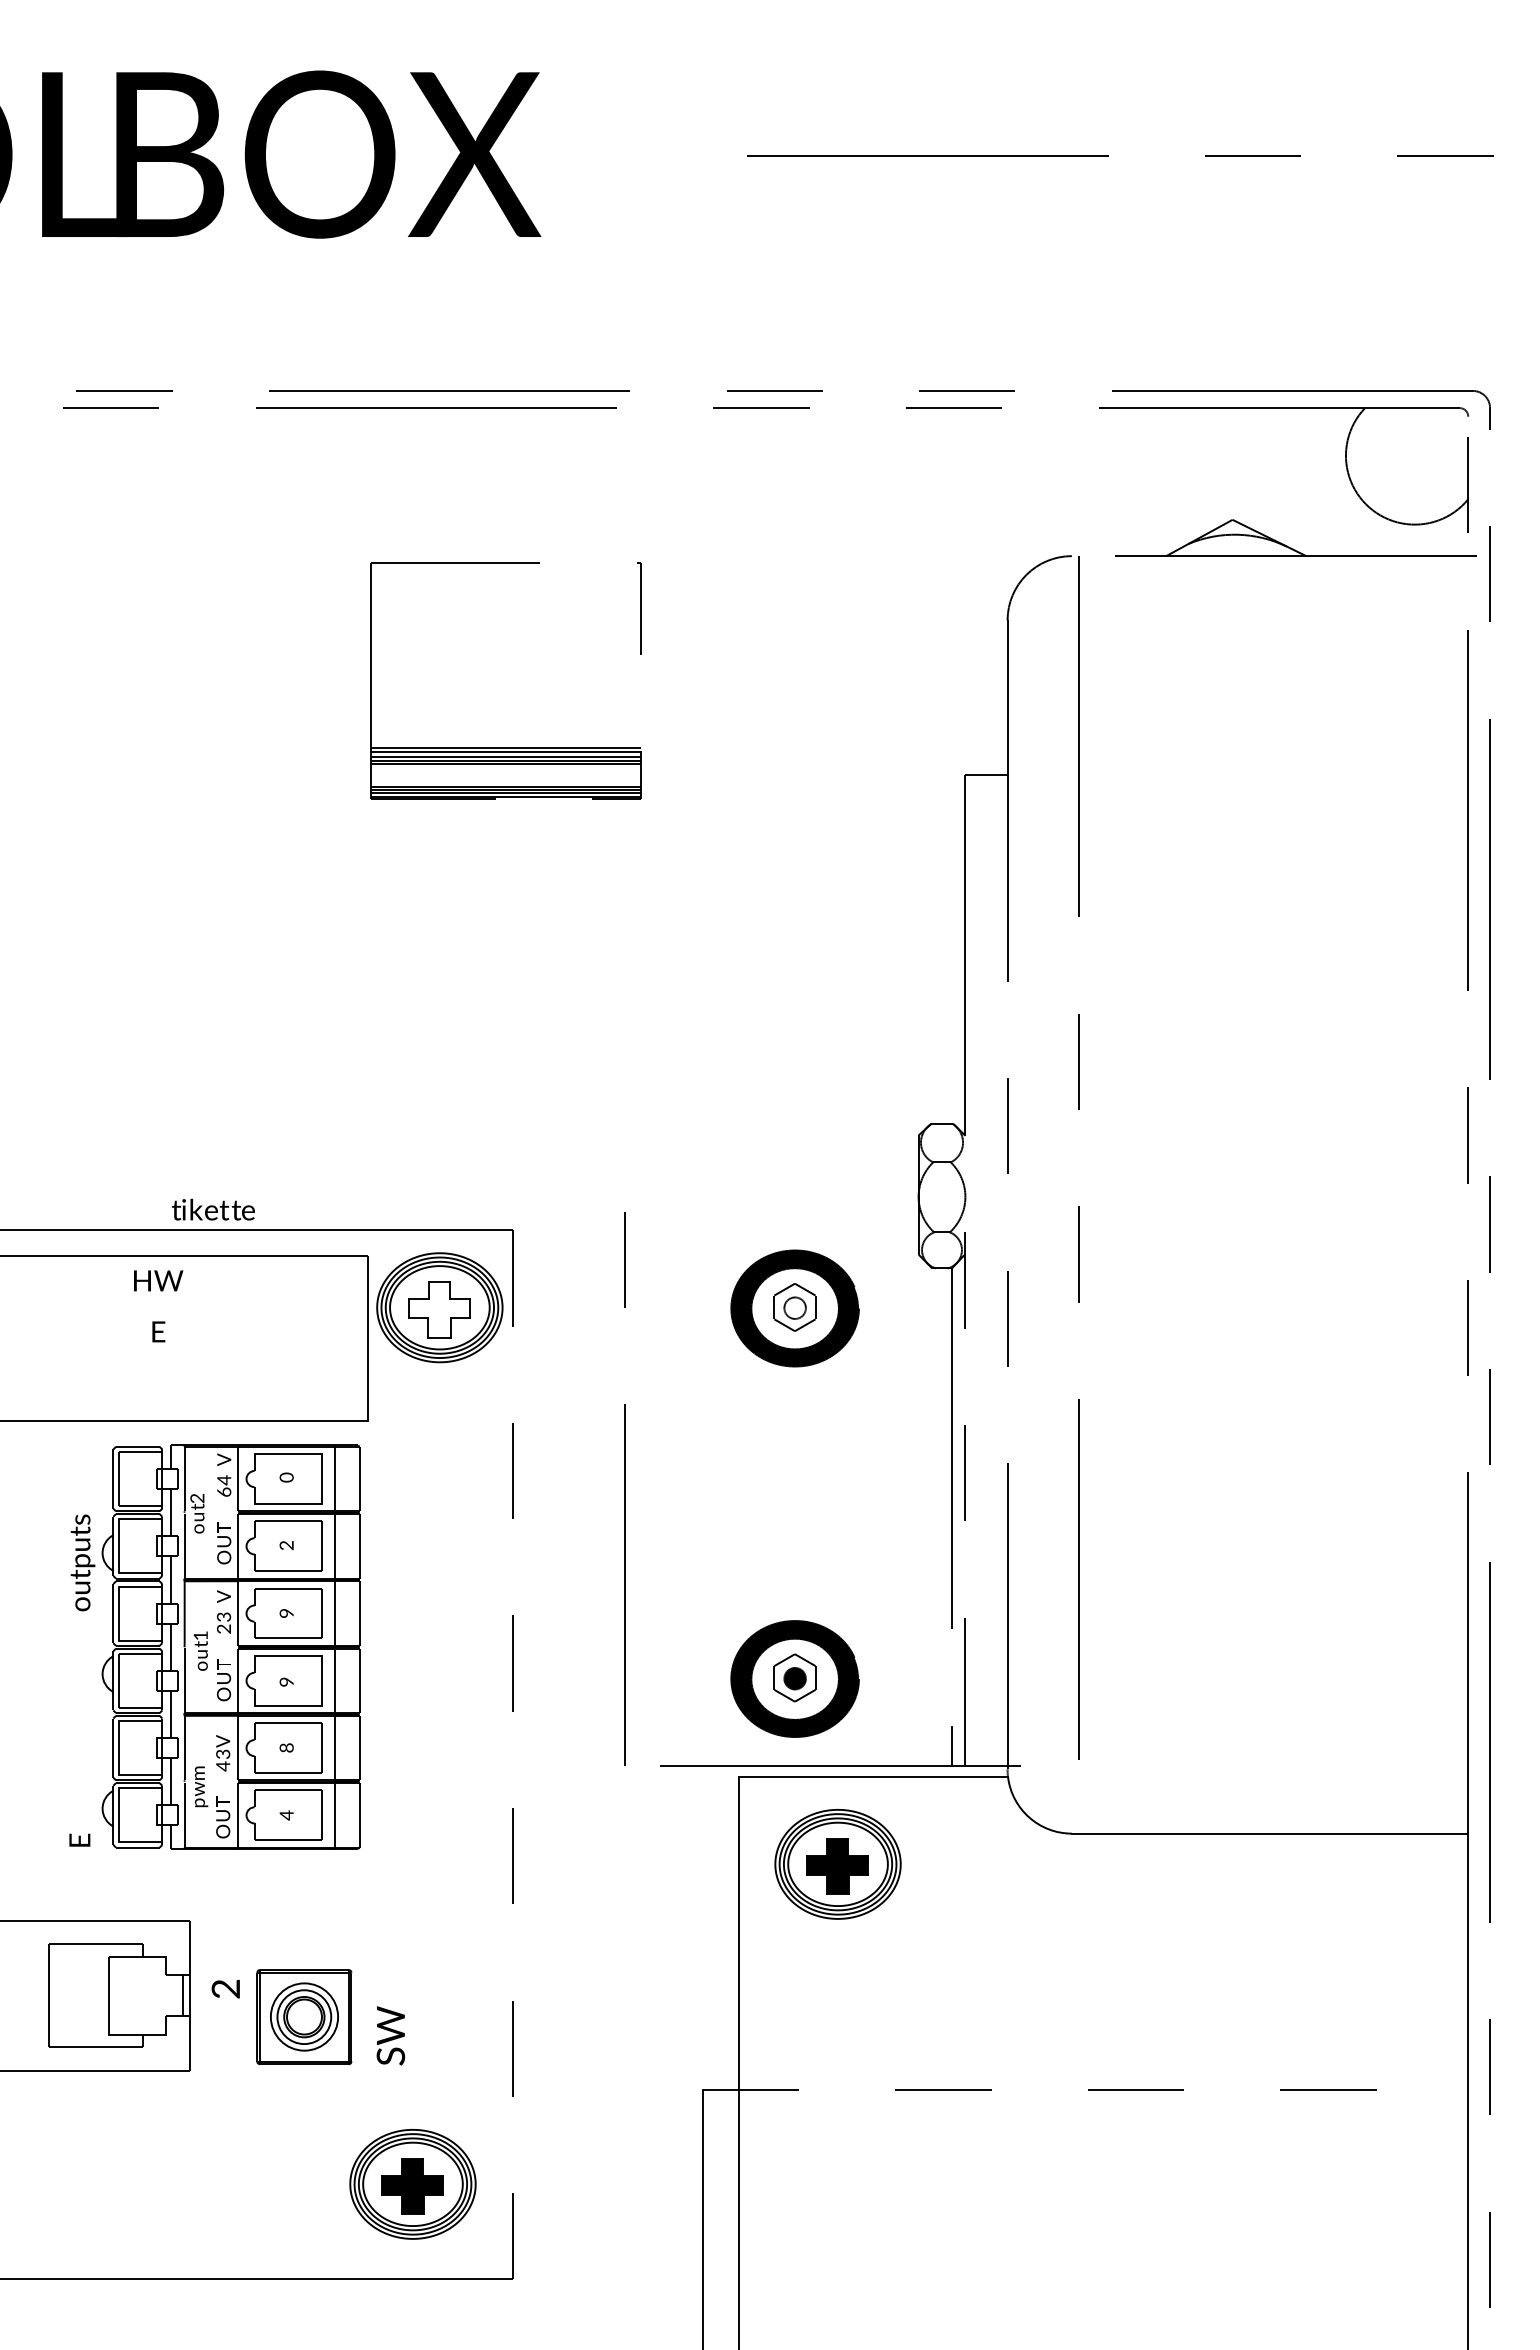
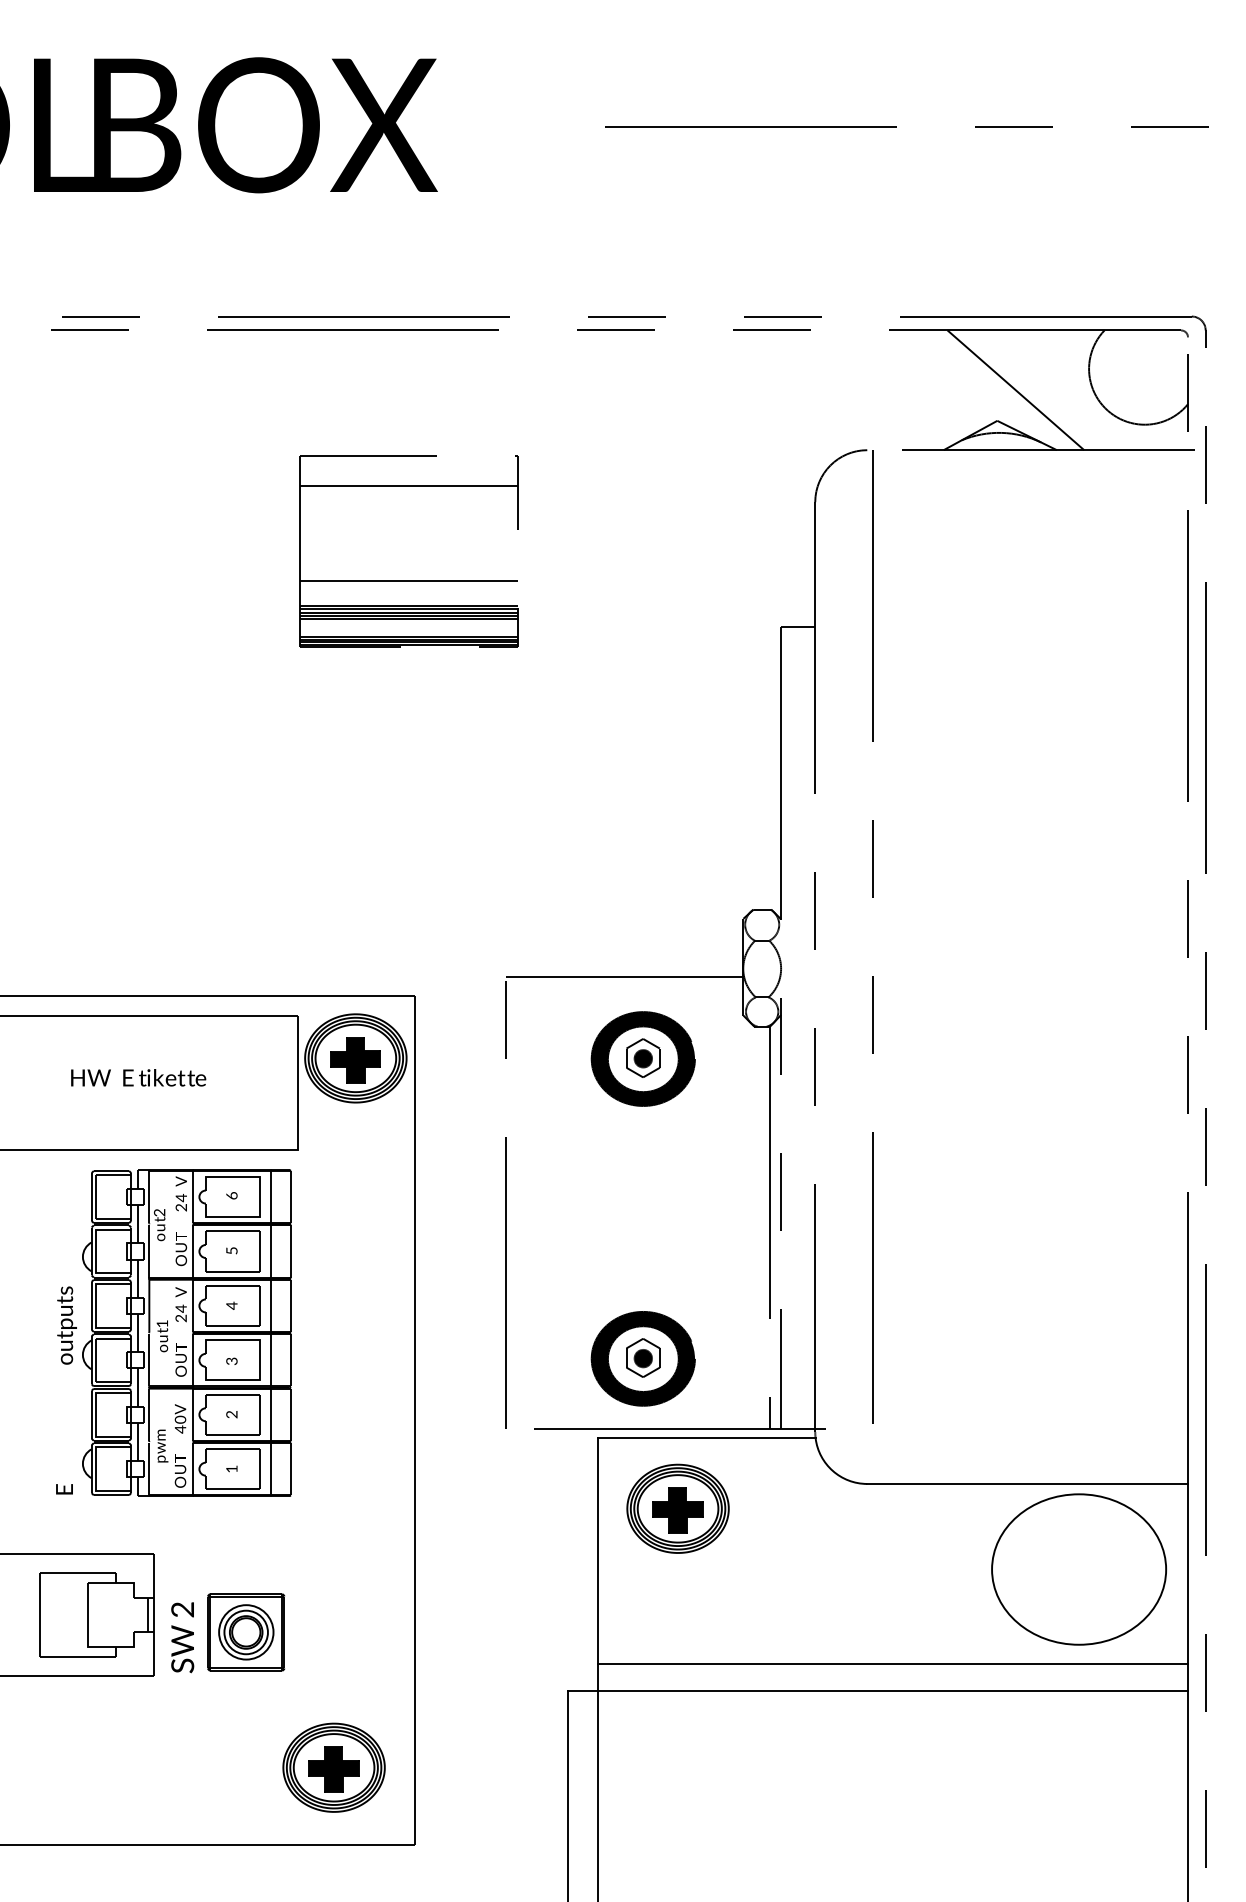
line: (1255, 482) -> (1015, 390), added
line: (505, 600) -> (408, 486), added
line: (505, 717) -> (408, 580), added
line: (771, 1207) -> (624, 977), added
text: (212, 1209) -> (171, 1077), moved
text: (158, 1280) -> (90, 1077), moved
fill: (794, 1307) -> (642, 1058), added
fill: (439, 1309) -> (355, 1059), added
text: (286, 1477) -> (231, 1195), 0 -> 6
text: (224, 1491) -> (181, 1207), 6 -> 2
text: (286, 1545) -> (231, 1250), 2 -> 5
text: (82, 1562) -> (66, 1325), moved
text: (286, 1613) -> (231, 1305), 9 -> 4
text: (224, 1617) -> (181, 1309), 3 -> 4
text: (286, 1681) -> (231, 1360), 9 -> 3
text: (287, 1747) -> (232, 1414), 8 -> 2
text: (222, 1754) -> (179, 1419), 3 -> 0
line: (512, 1754) -> (414, 1419), dashed -> solid
text: (286, 1815) -> (231, 1469), 4 -> 1
part: (1333, 1939) -> (1078, 1569), added
text: (390, 2035) -> (182, 1648), moved
line: (1103, 2056) -> (892, 1664), added
line: (1085, 2089) -> (878, 1691), dashed -> solid

